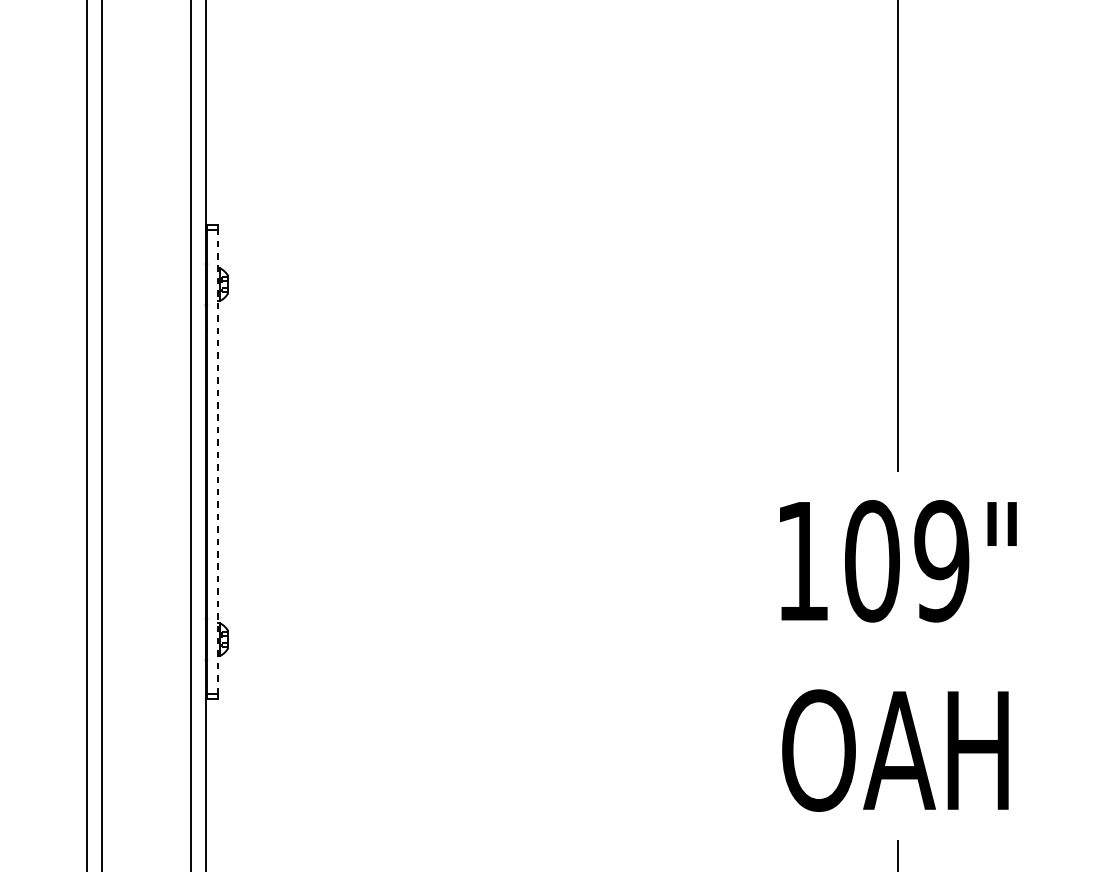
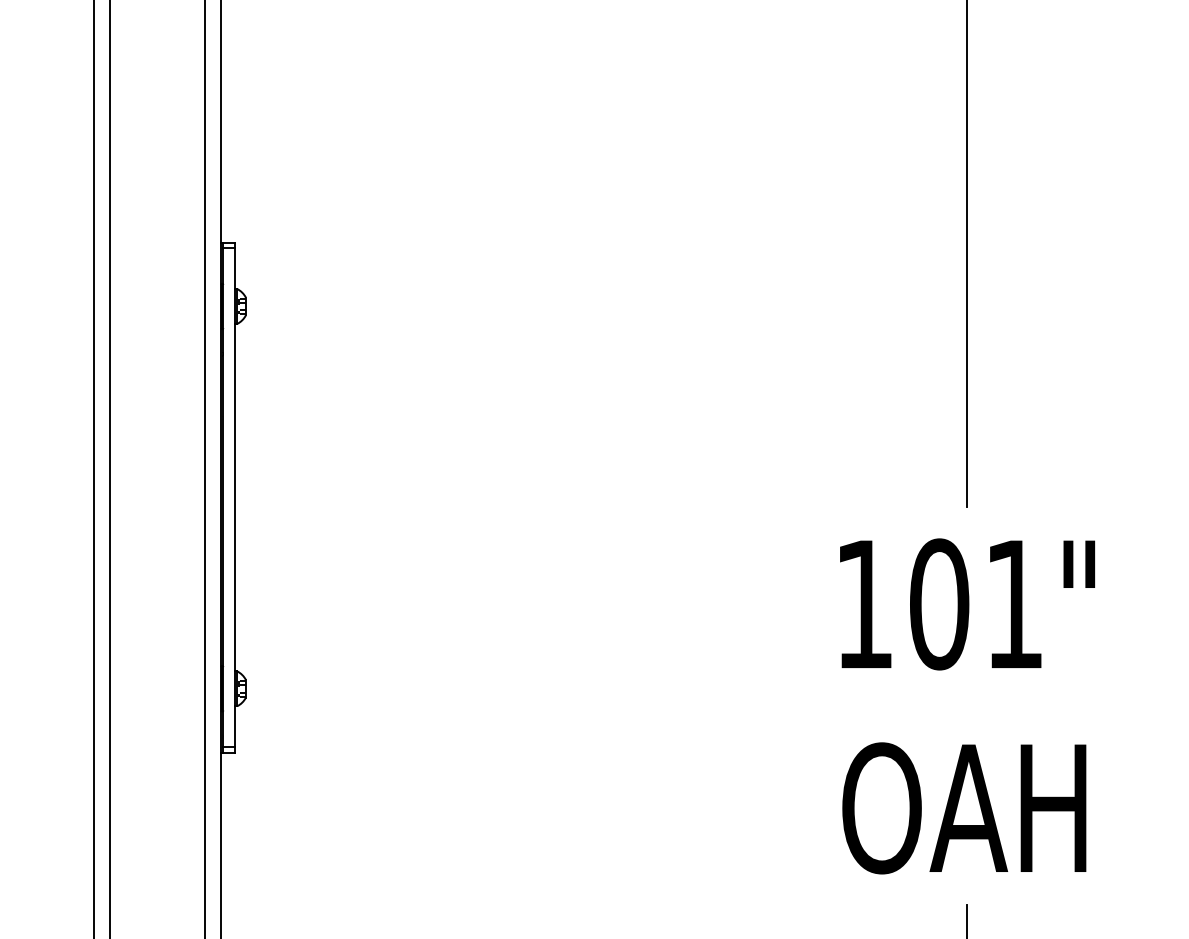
line: (218, 461) -> (235, 497), dashed -> solid
text: (941, 561) -> (1013, 604), 109" -> 101"

